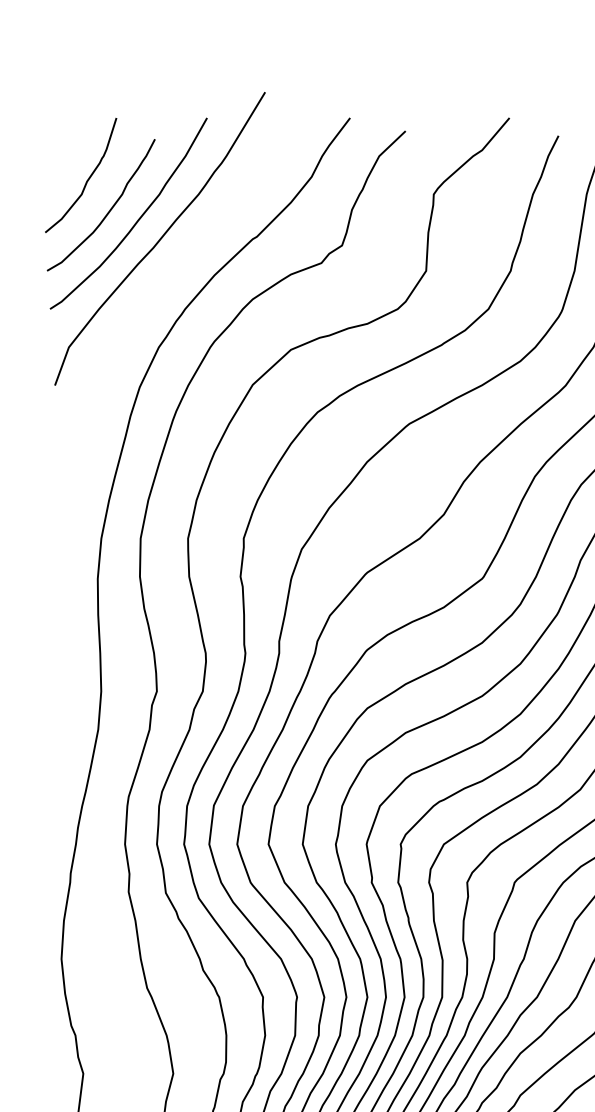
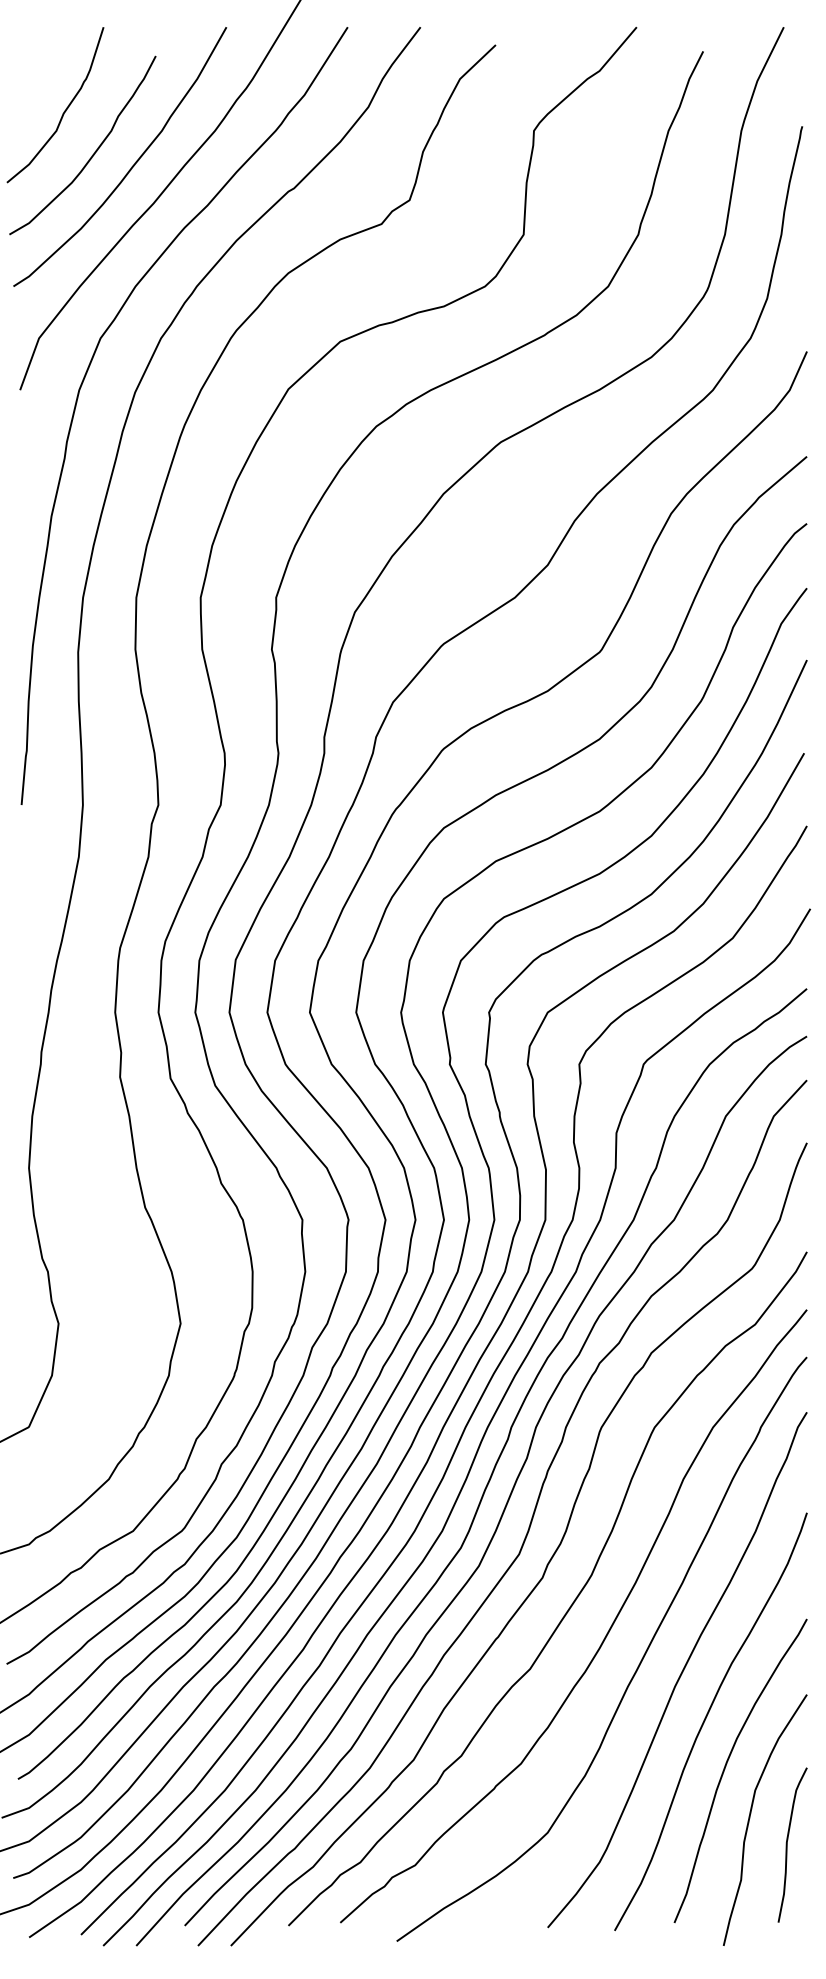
curve: (103, 376) -> (85, 378), added

